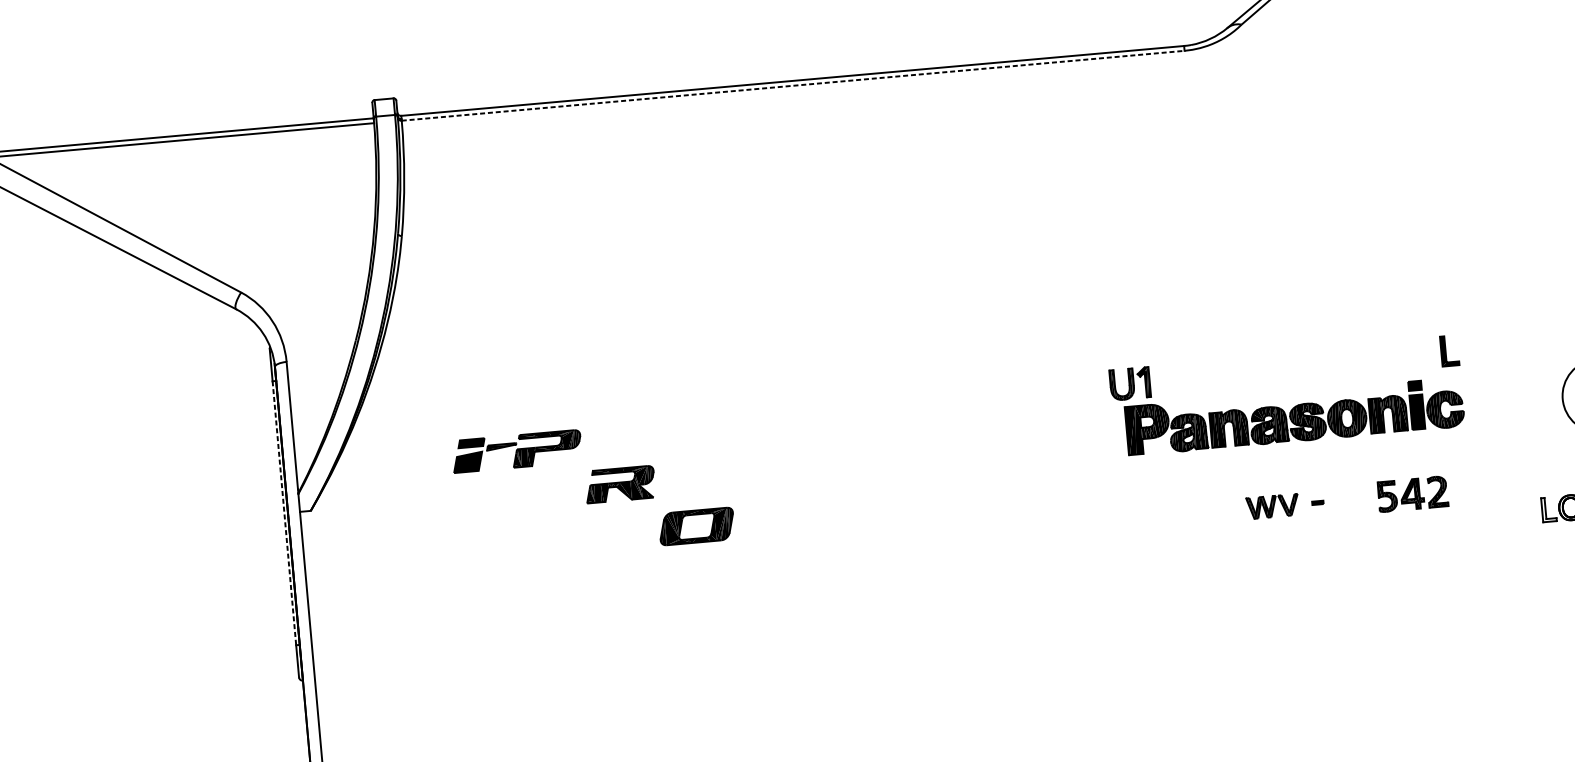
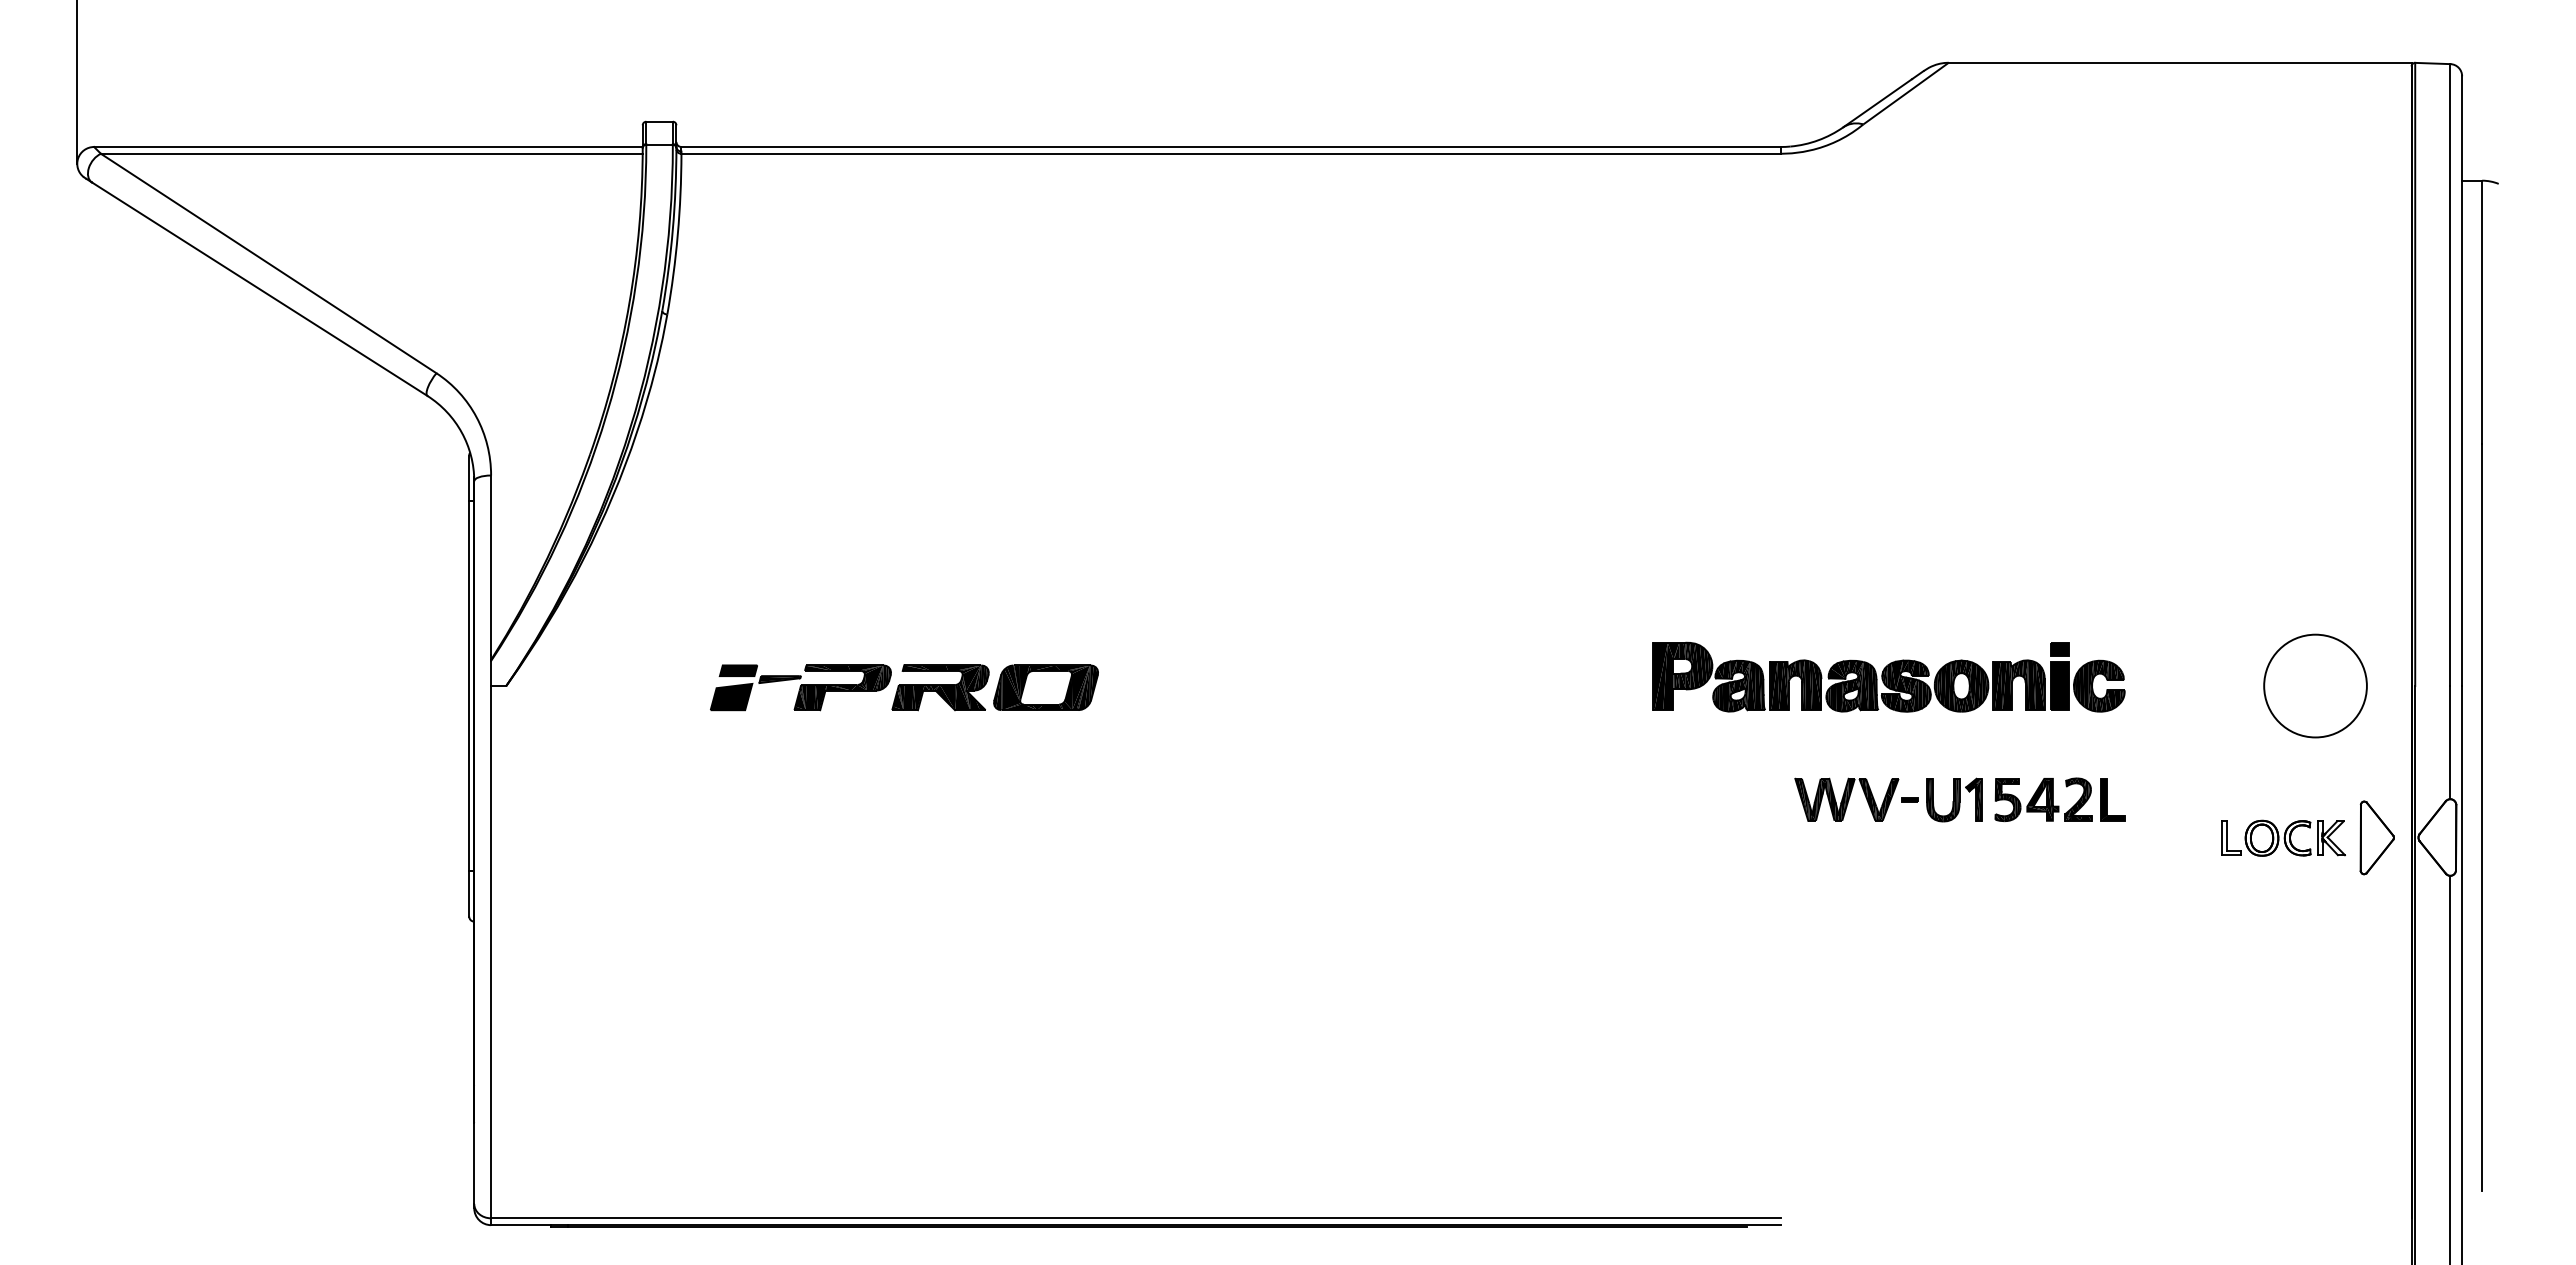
line: (793, 85) -> (1231, 153), dashed -> solid
part: (1449, 350) -> (2112, 799), moved
part: (1130, 383) -> (1954, 799), moved
part: (516, 451) -> (800, 687), moved
part: (1272, 506) -> (1846, 799), size x1.43
line: (284, 513) -> (469, 686), dashed -> solid
part: (696, 526) -> (1045, 687), moved

